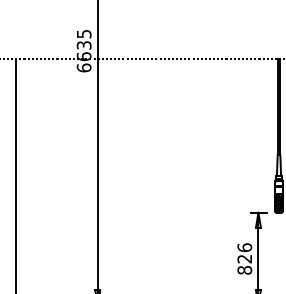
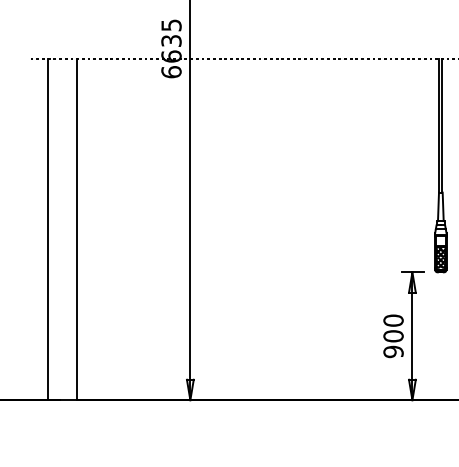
text: (244, 259) -> (393, 336), 826 -> 900

